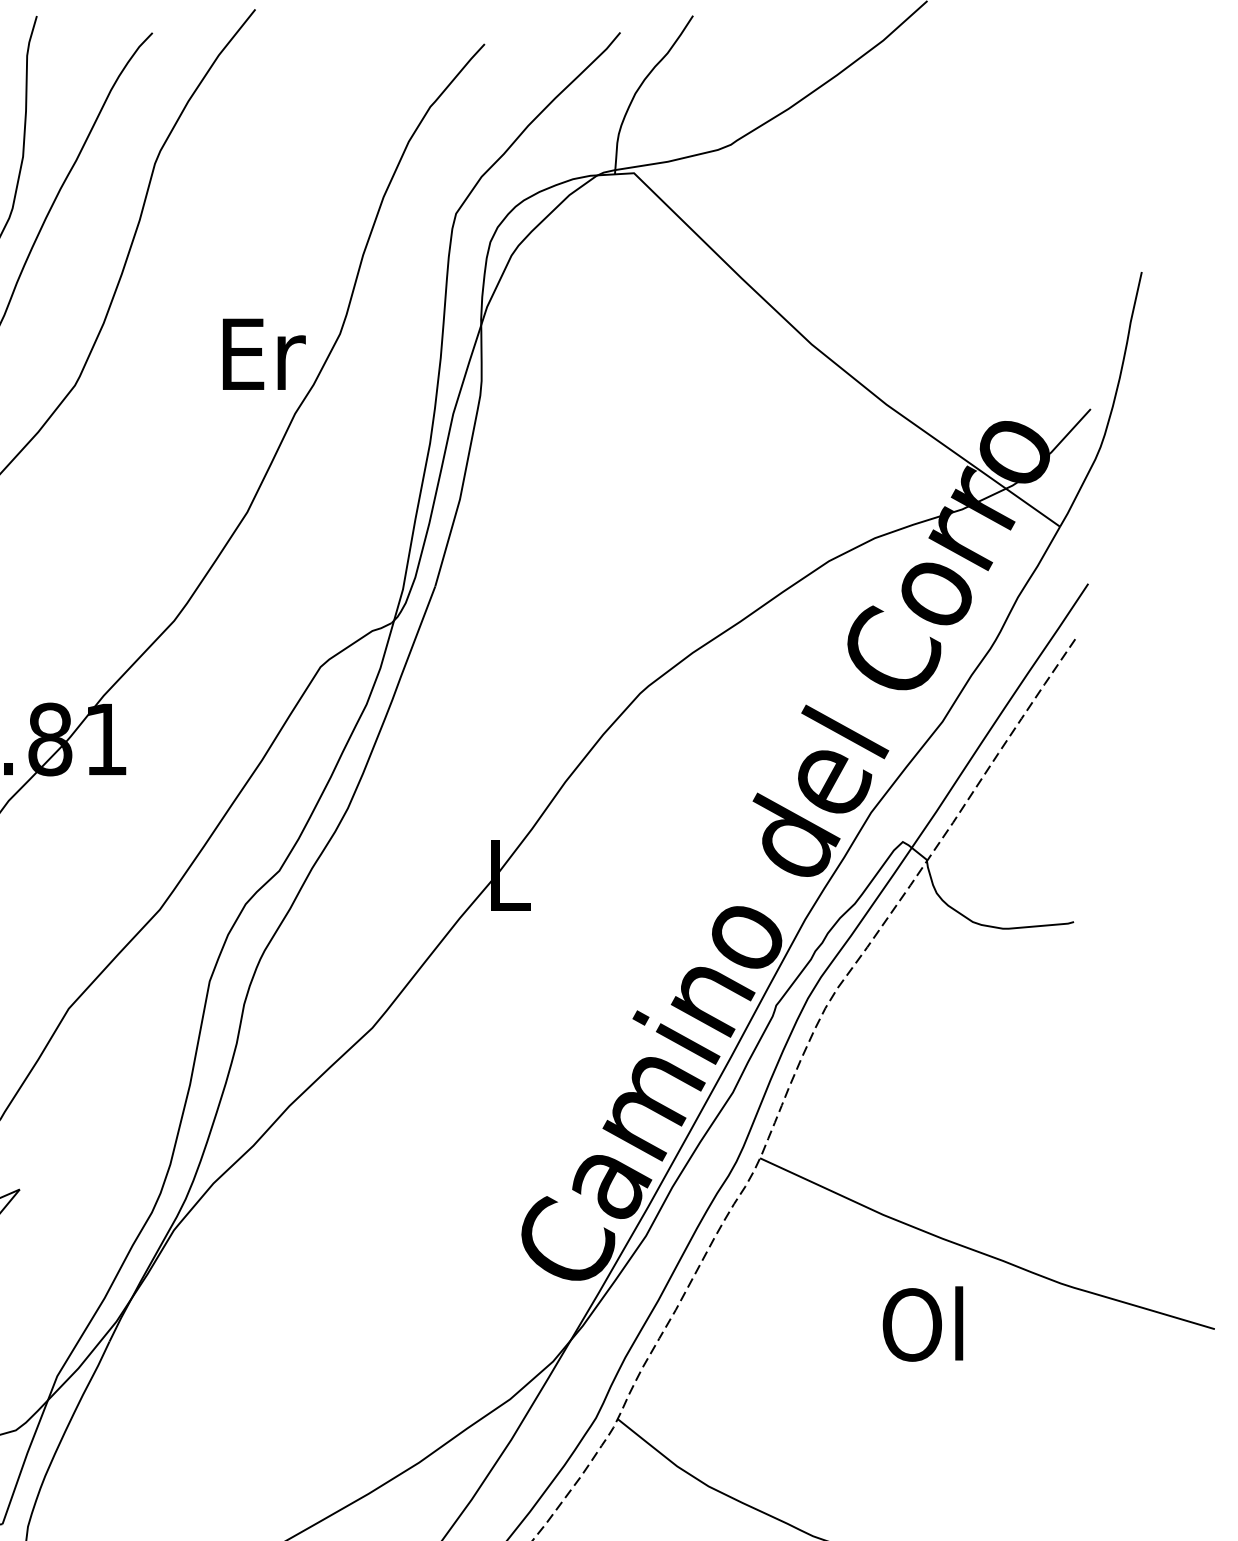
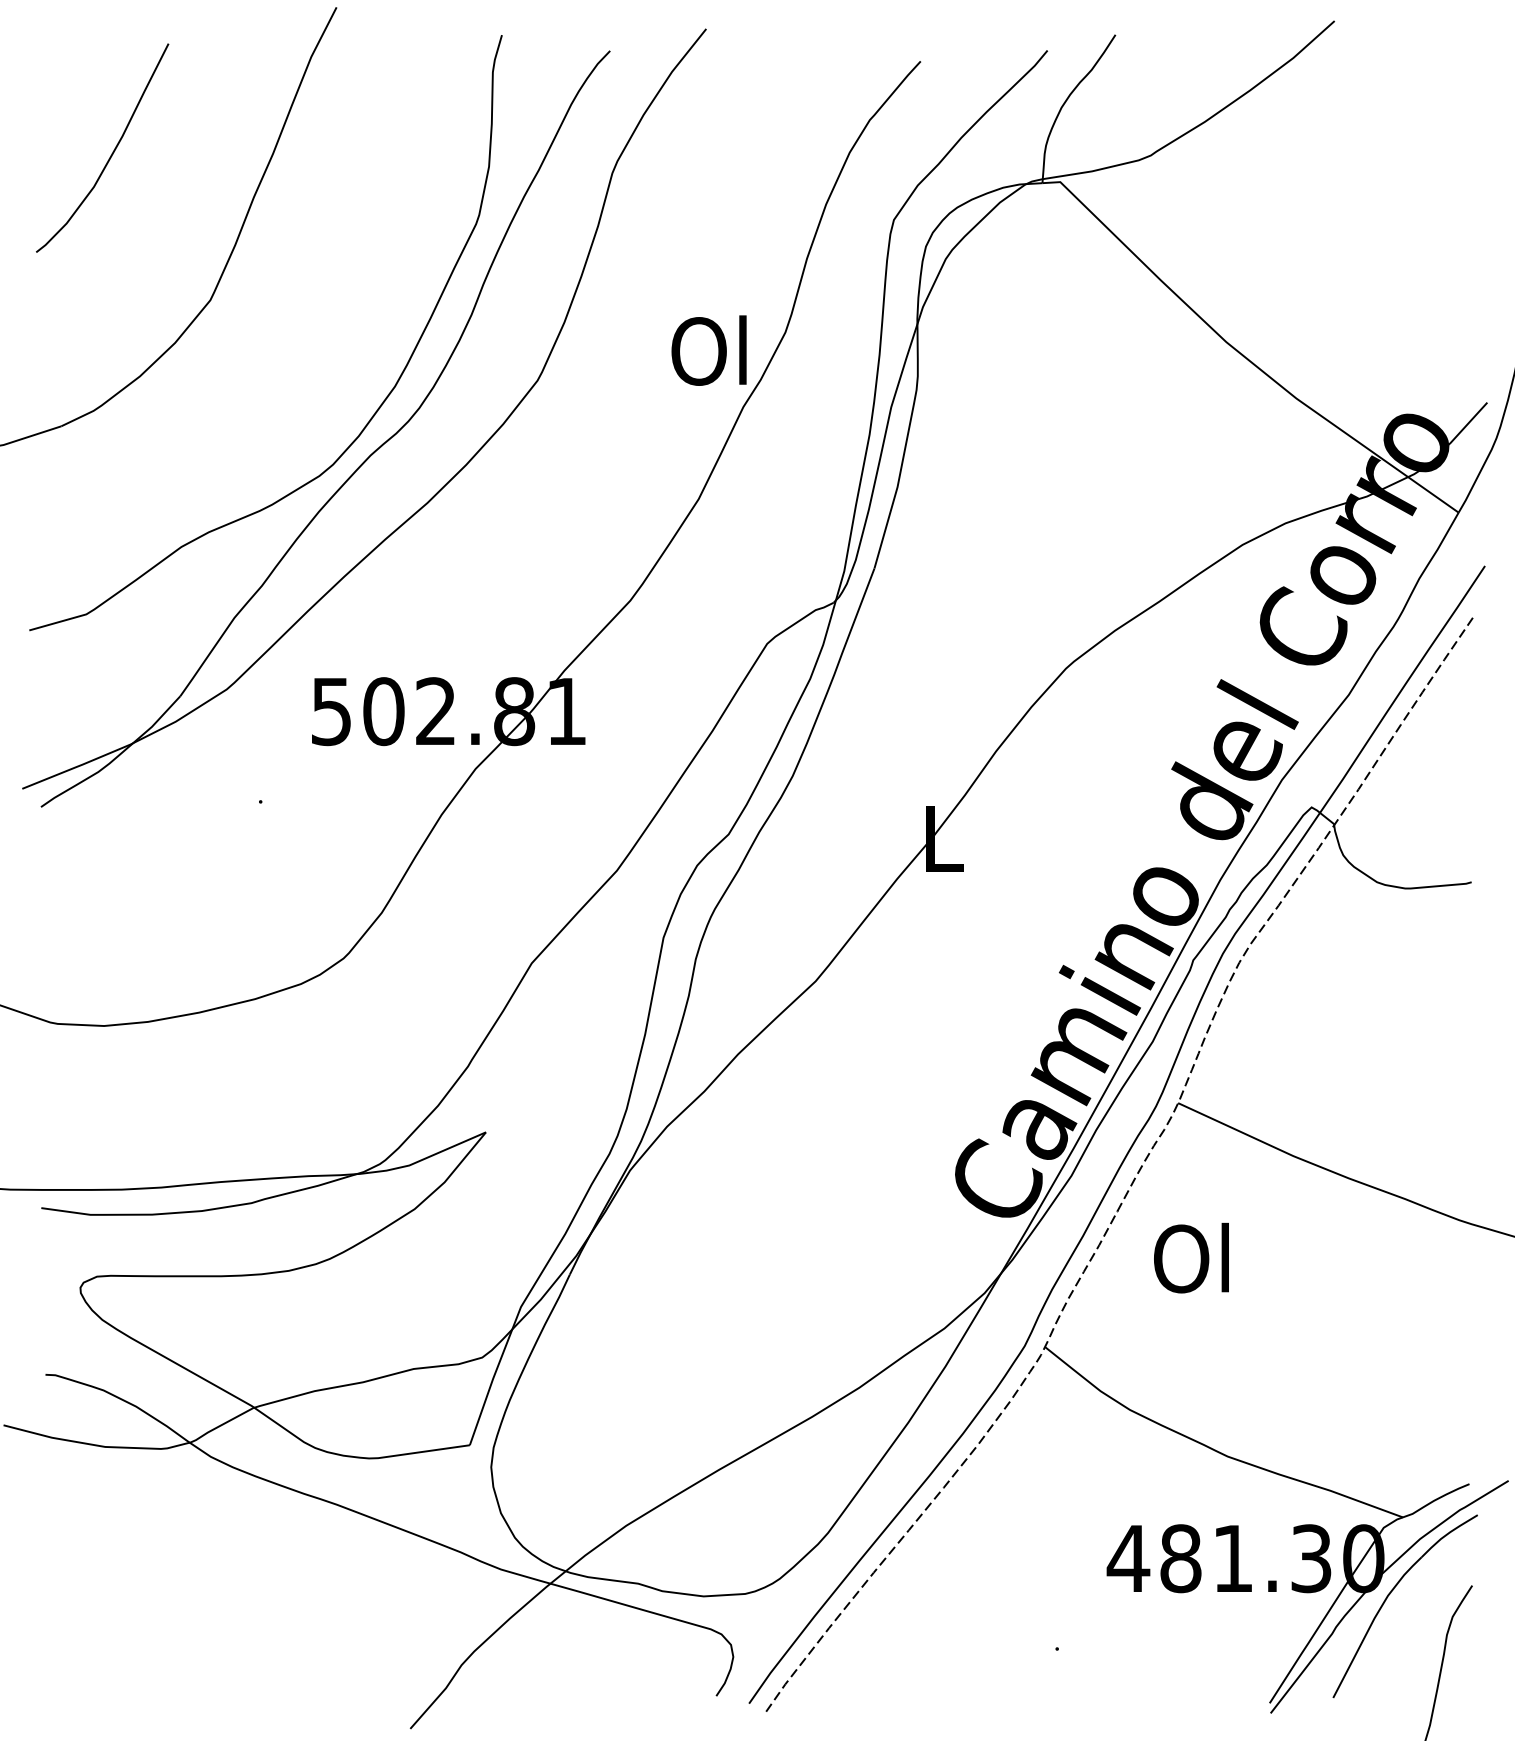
text: (262, 353) -> (712, 350), Er -> Ol
text: (923, 1324) -> (1191, 1258), moved

